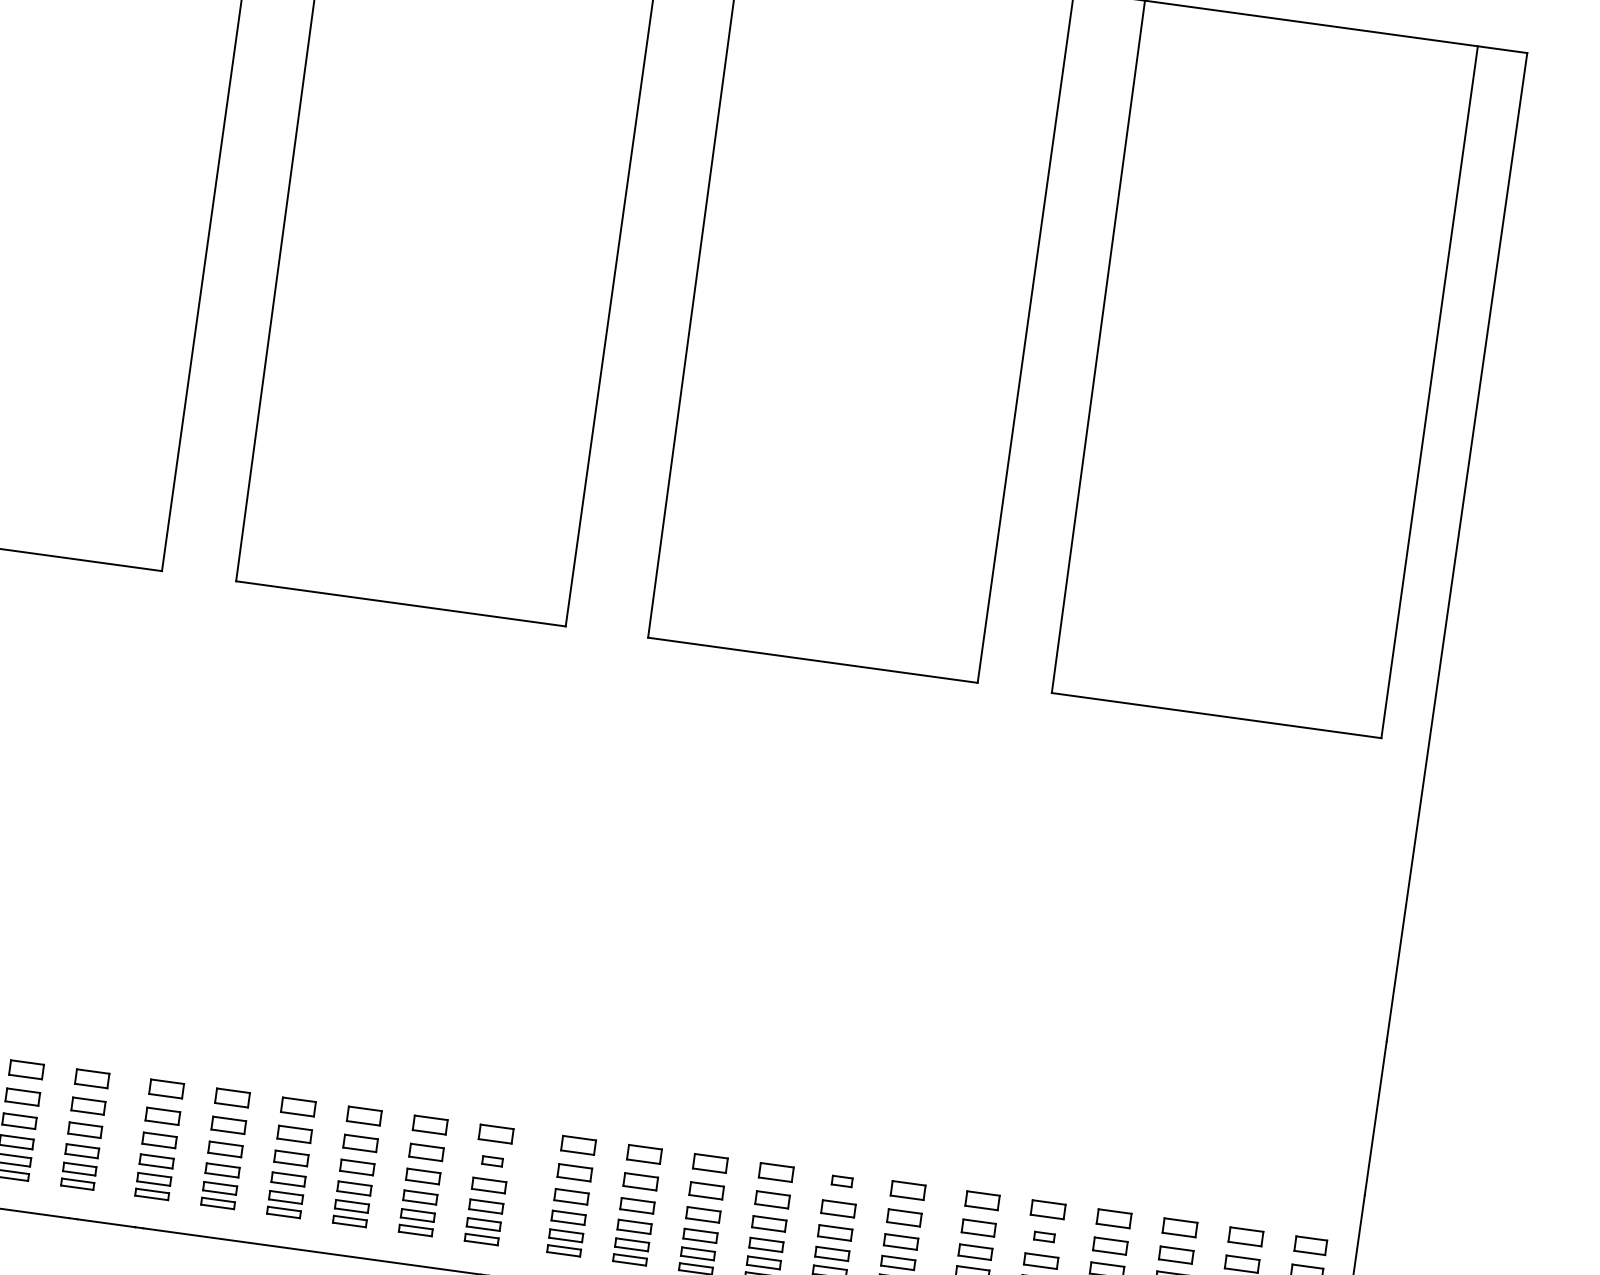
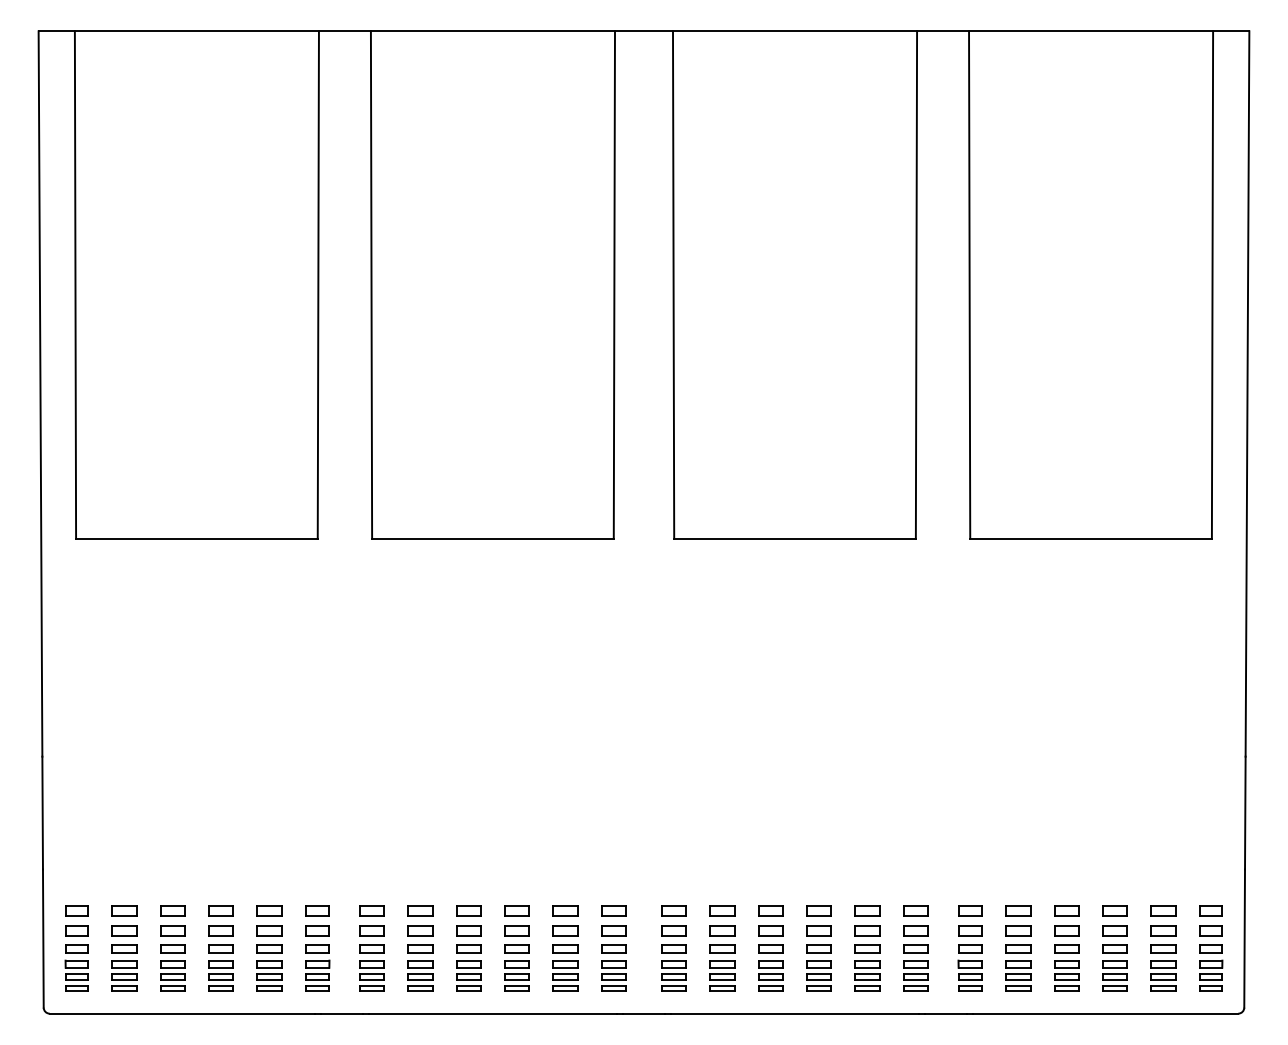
part: (492, 1160) -> (613, 930), size x1.67
part: (842, 1180) -> (867, 910), size x1.67
part: (1044, 1236) -> (1018, 930), size x1.67

